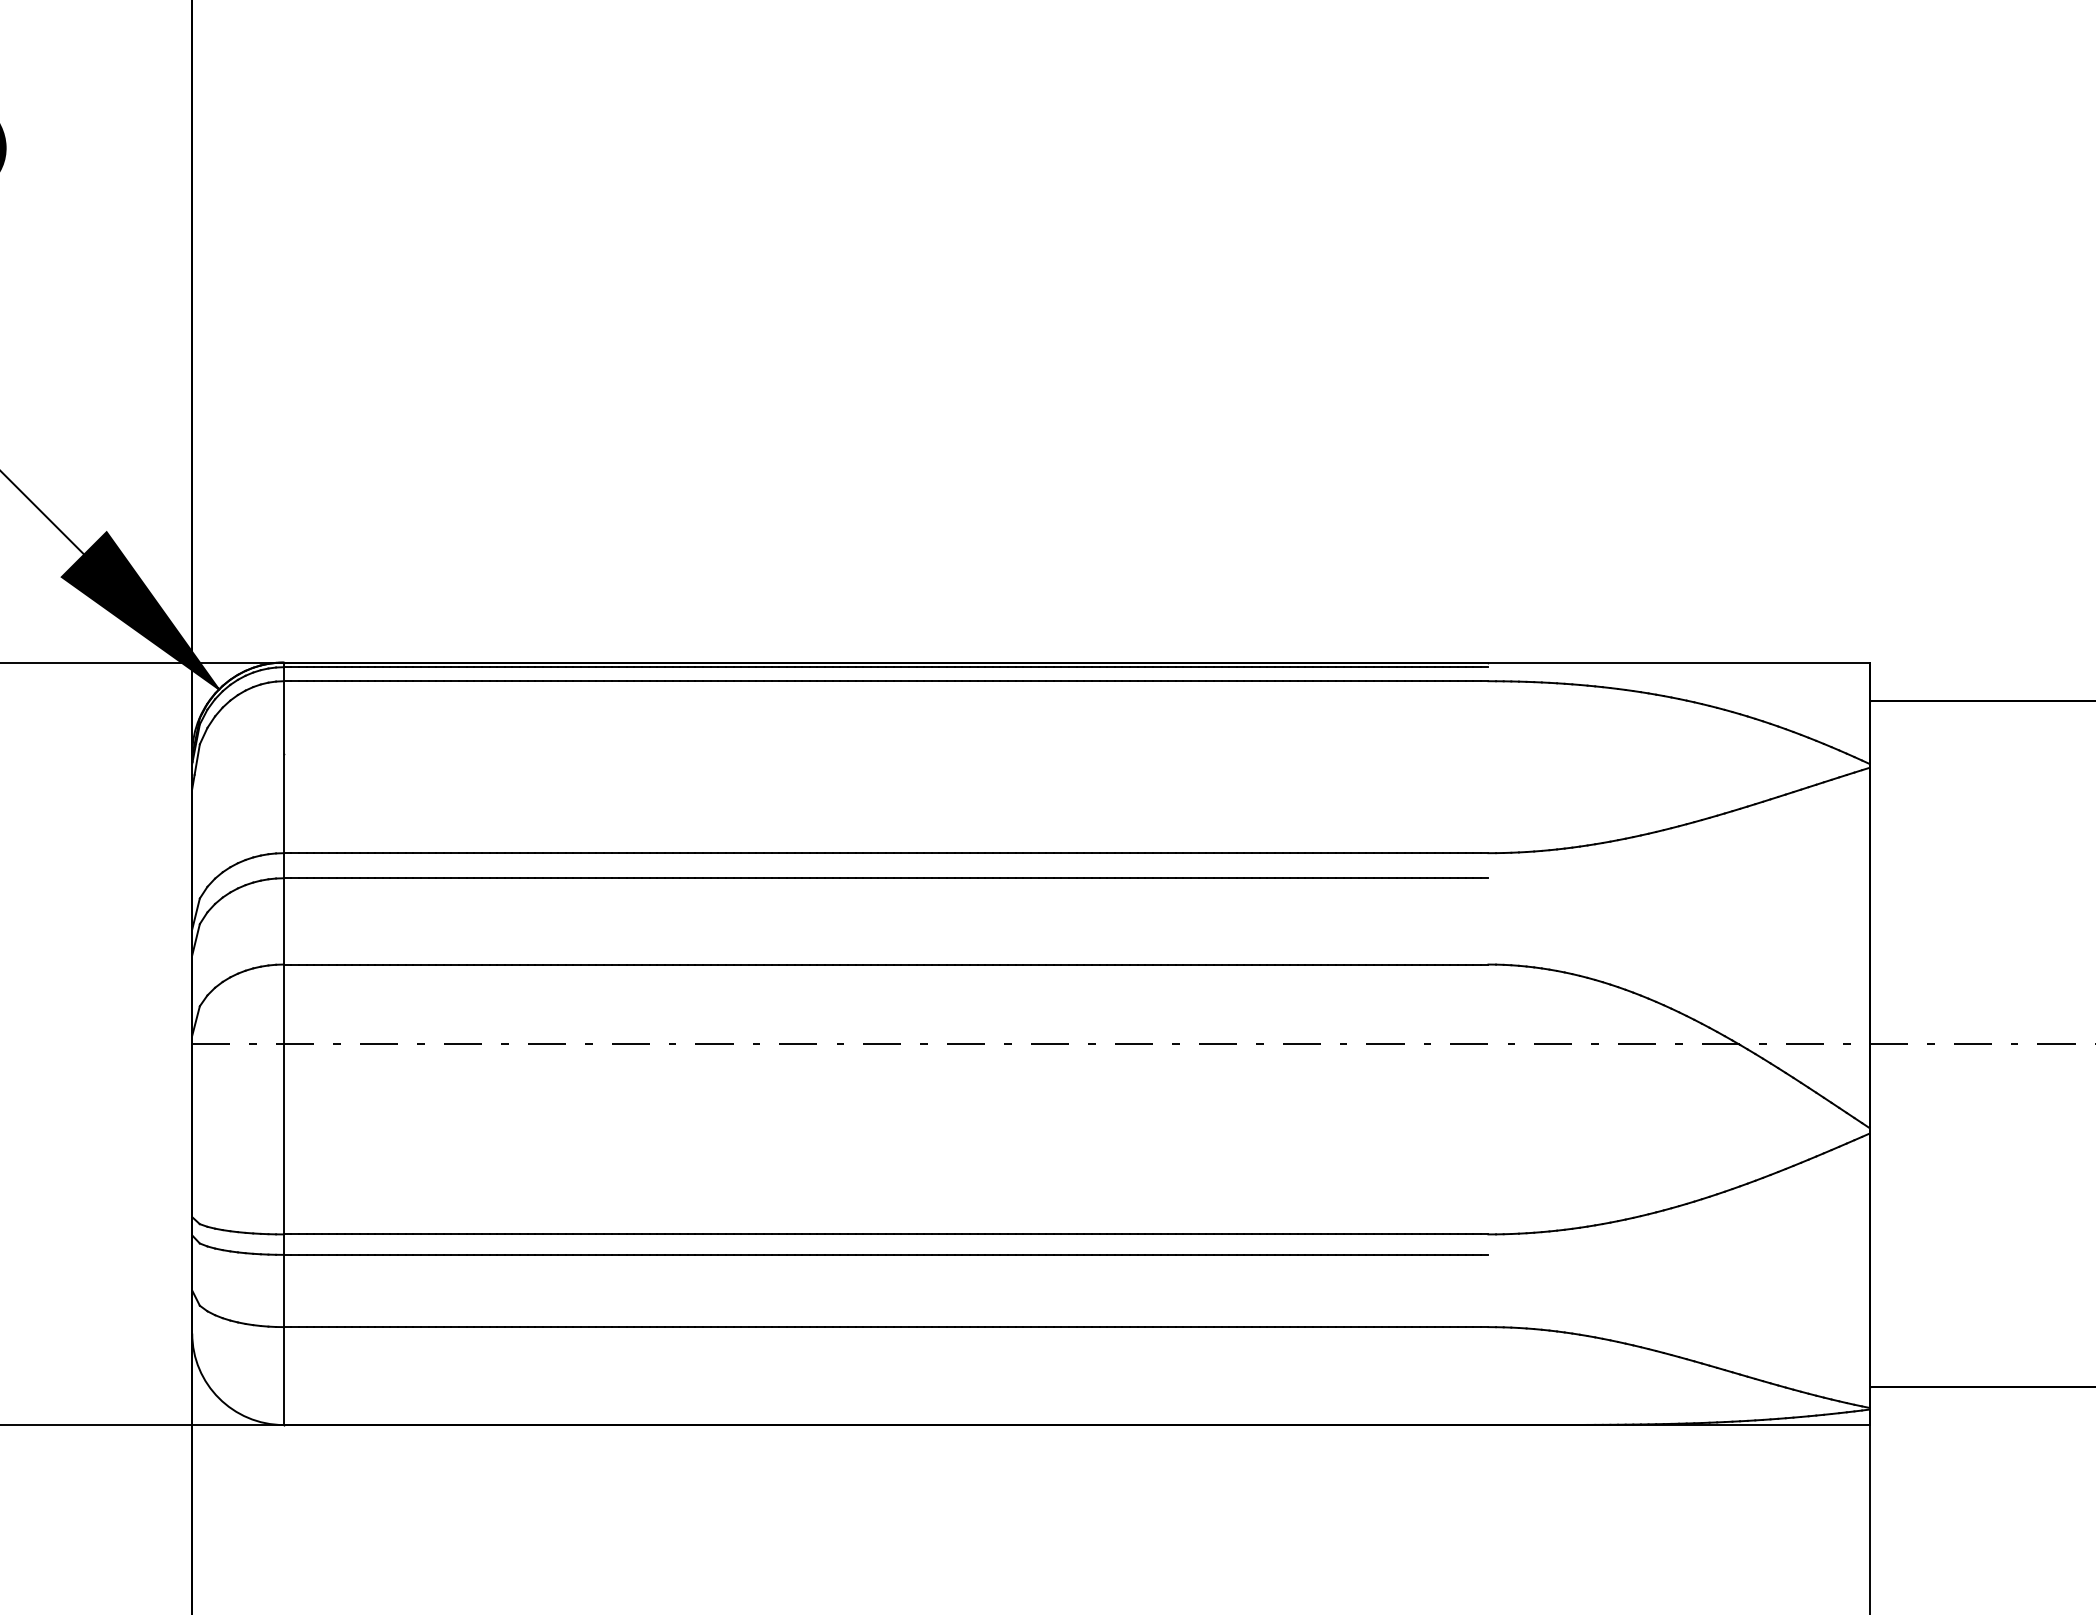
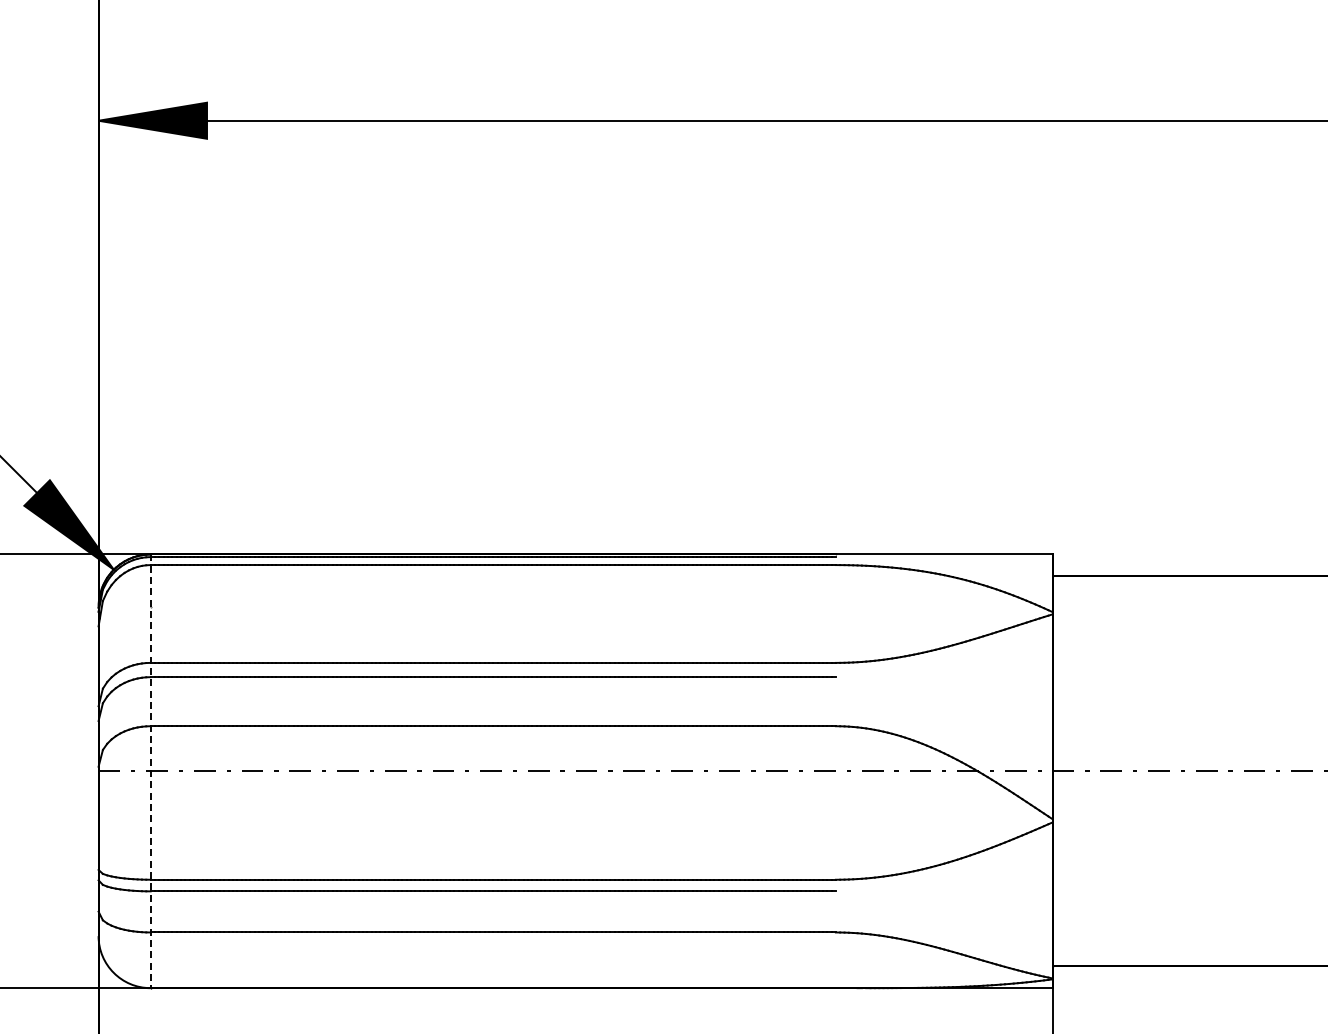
line: (283, 1044) -> (150, 771), solid -> dashed

